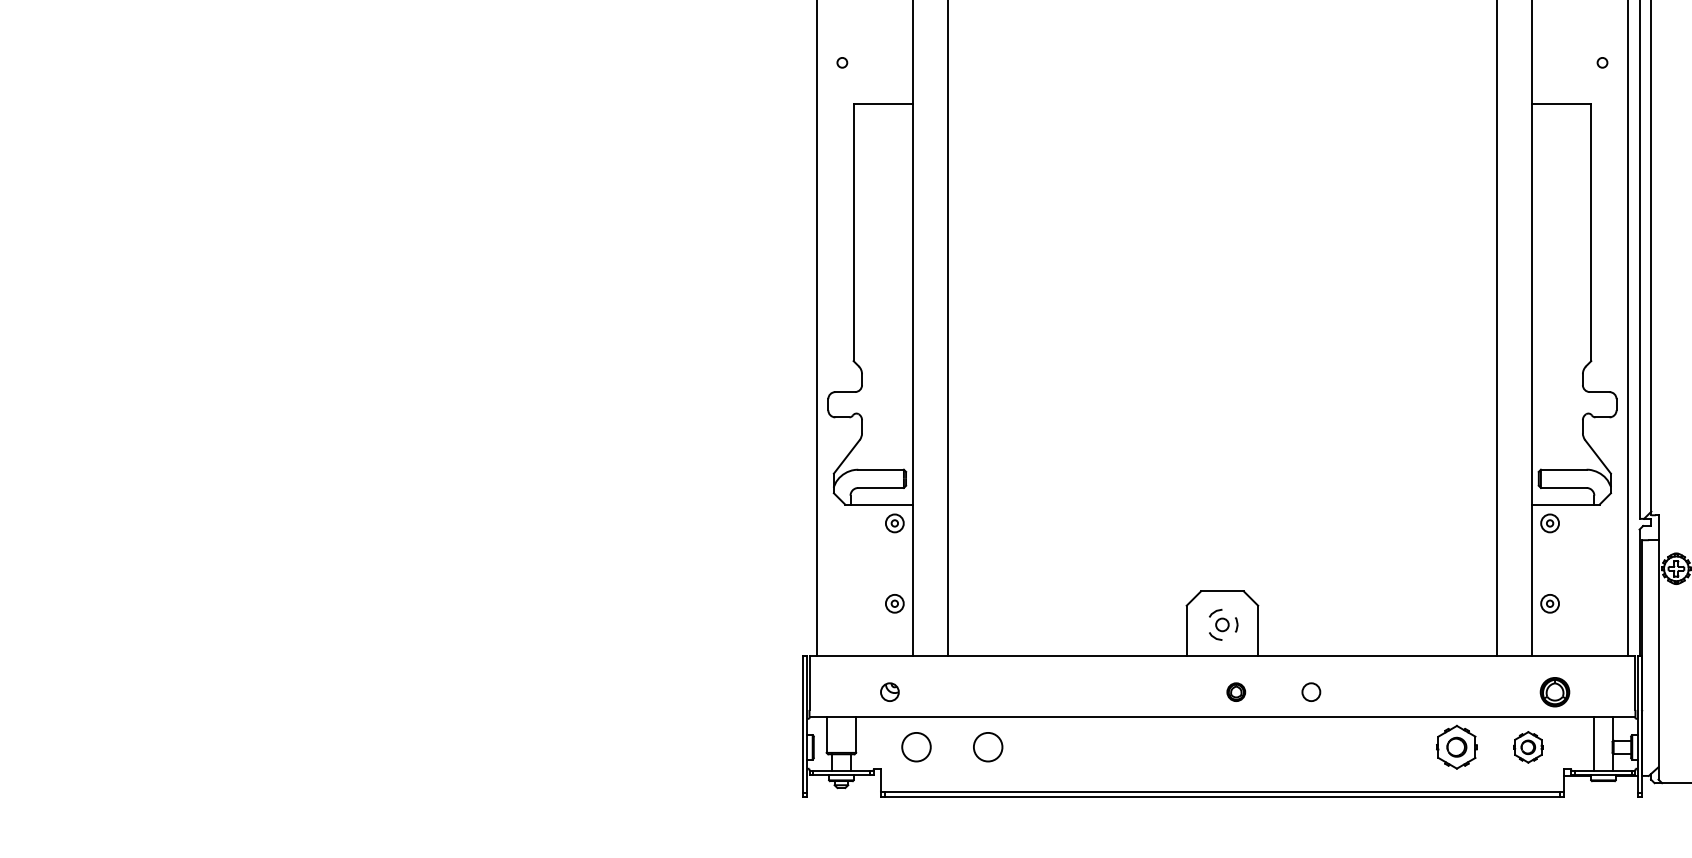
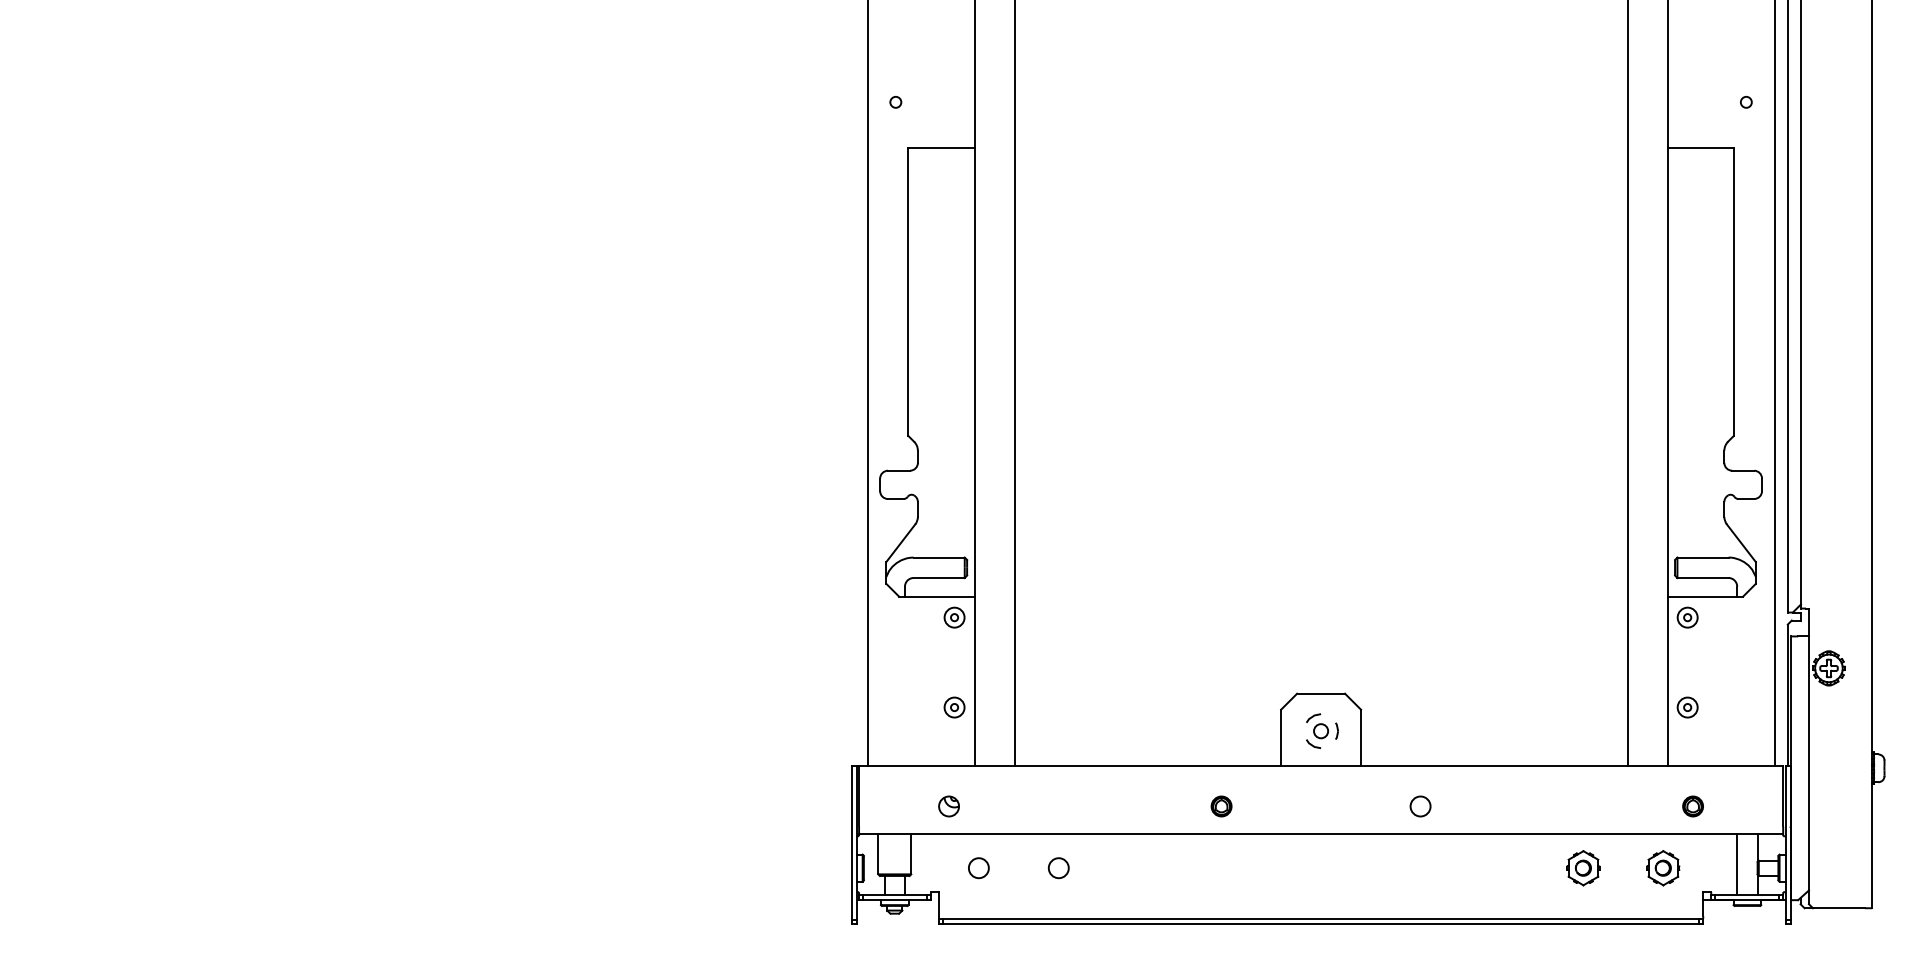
part: (1236, 692) -> (1221, 806), moved
part: (1554, 692) -> (1692, 806), size x0.62
circle: (916, 747) -> (978, 868), size x0.62
circle: (987, 747) -> (1058, 868), size x0.62
part: (1456, 747) -> (1583, 868), size x0.71

